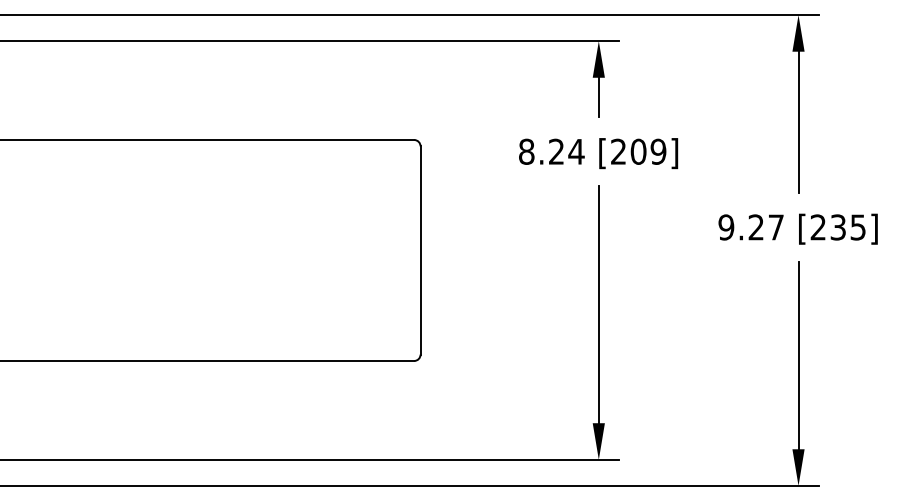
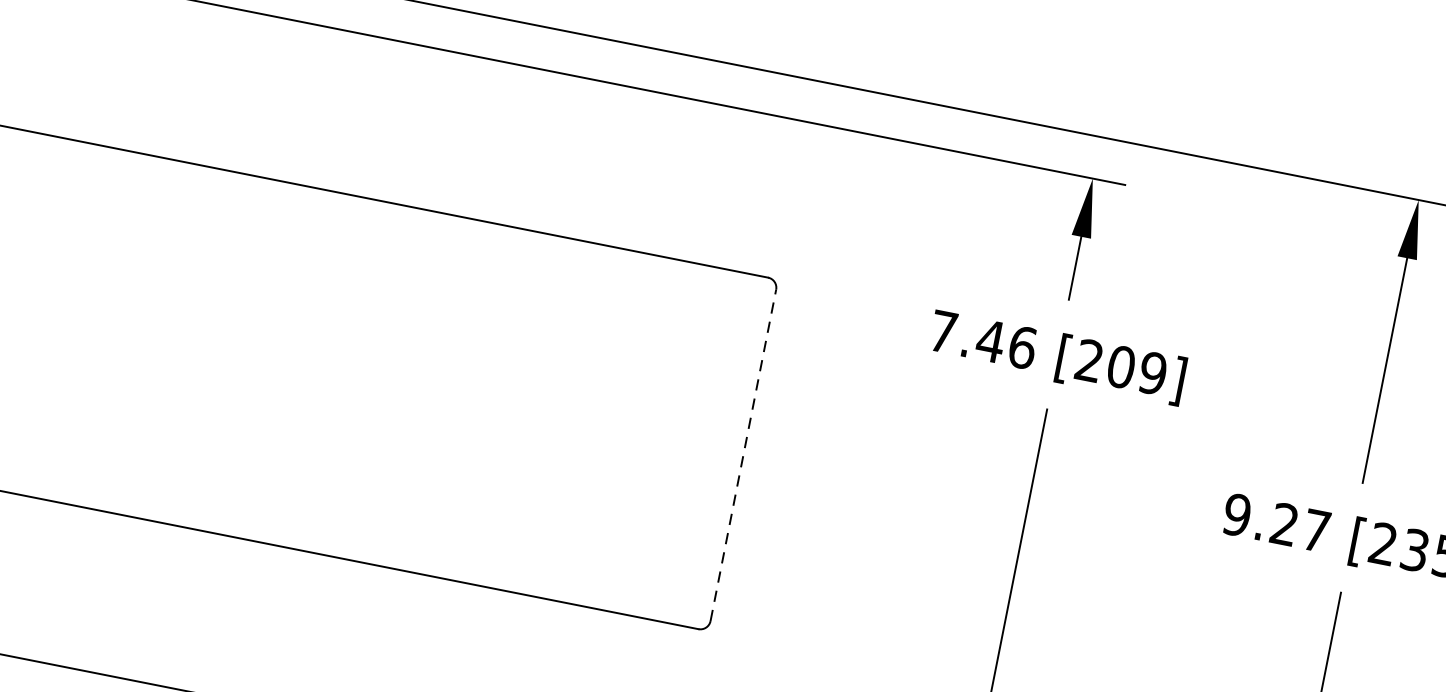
text: (551, 151) -> (982, 339), 8.24 -> 7.46
line: (420, 250) -> (743, 455), solid -> dashed

